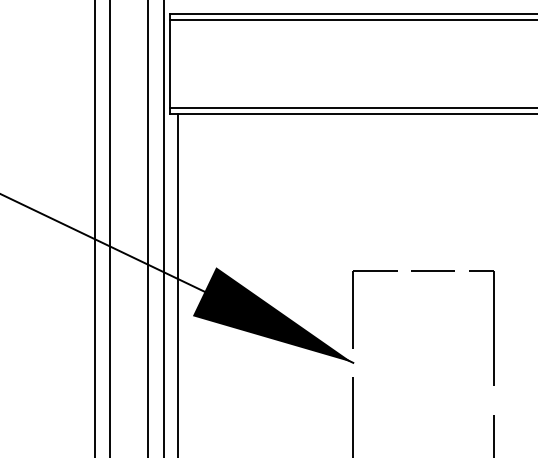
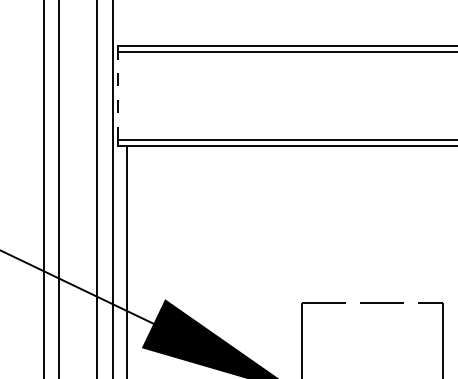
line: (169, 64) -> (118, 96), solid -> dashed

